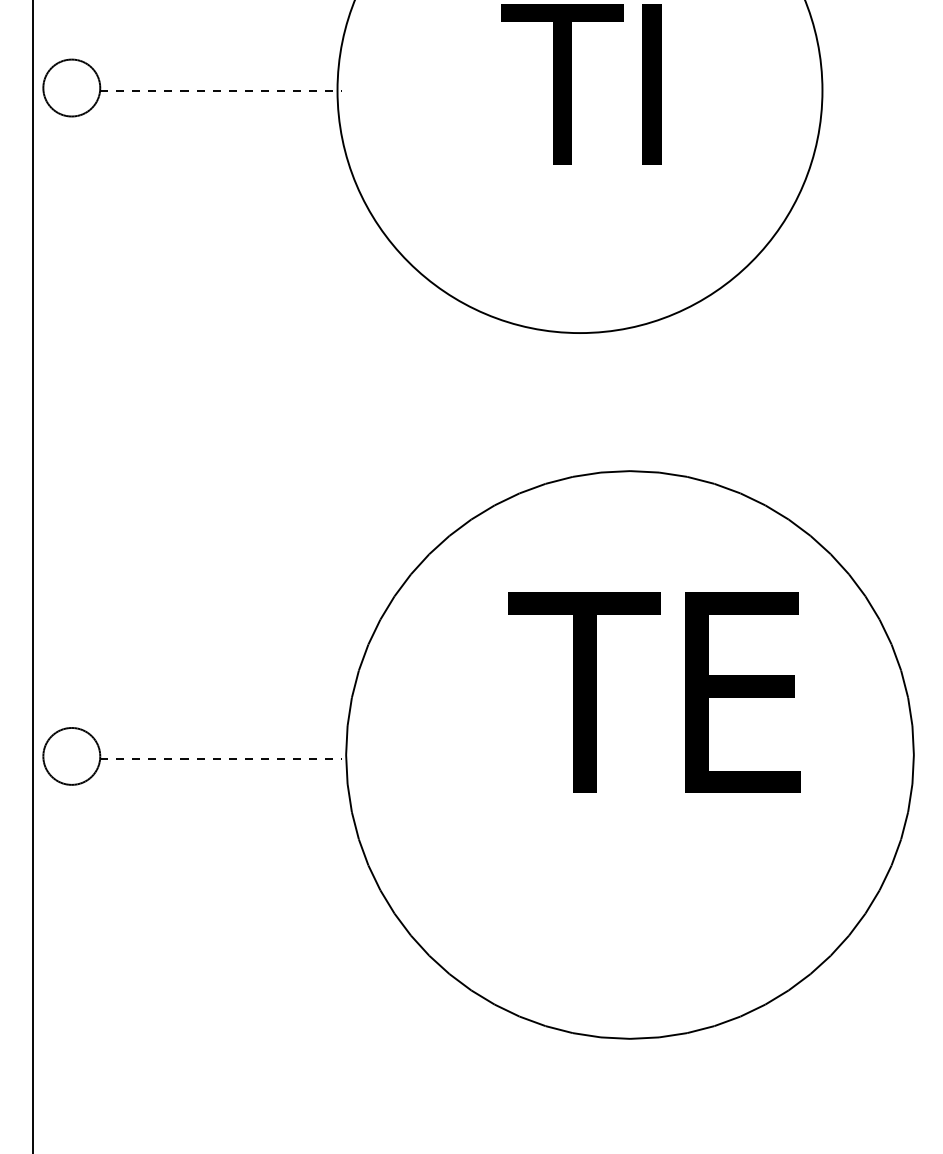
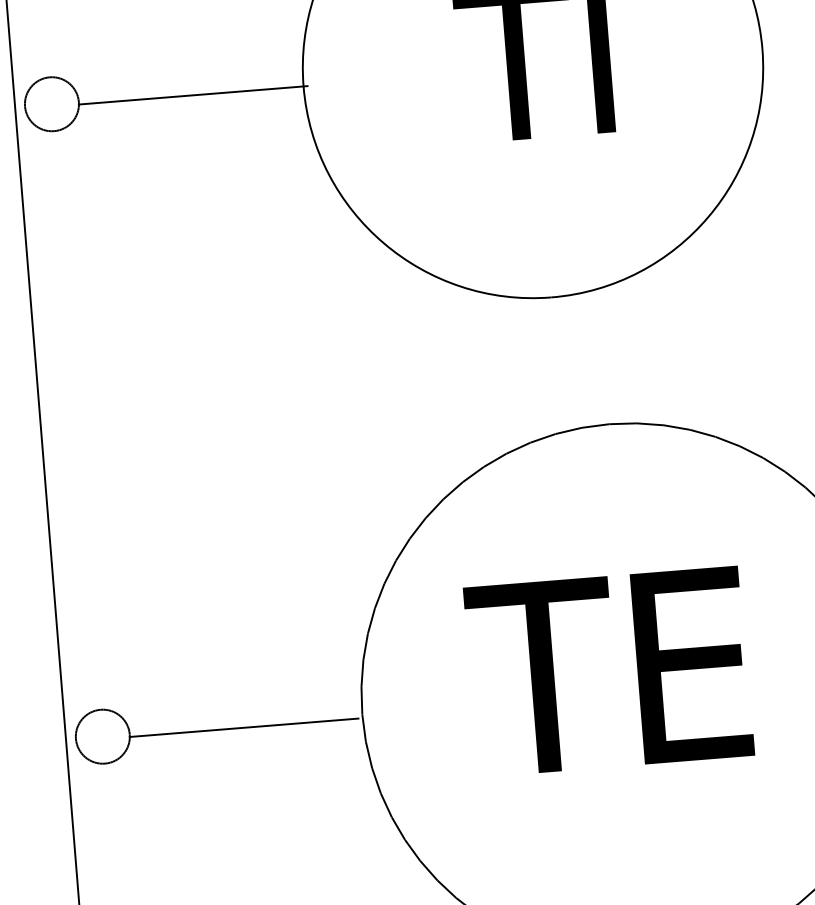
line: (220, 90) -> (192, 95), dashed -> solid
text: (654, 692) -> (608, 671), moved
line: (220, 759) -> (243, 728), dashed -> solid

